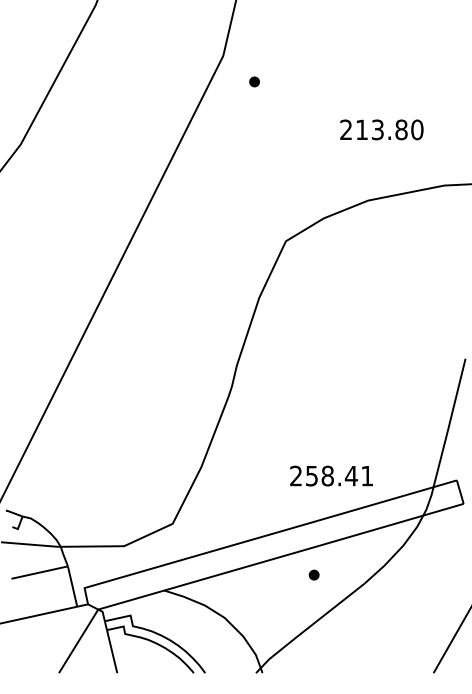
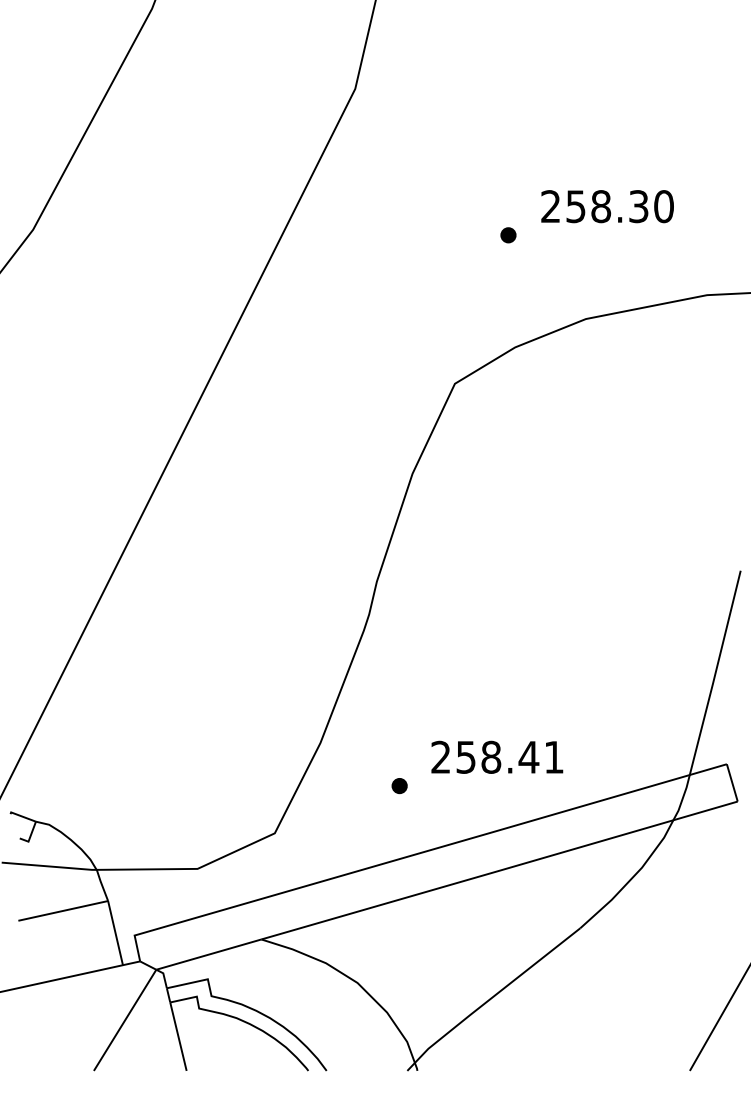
part: (254, 81) -> (508, 234), moved
text: (381, 129) -> (606, 205), 213.80 -> 258.30
text: (331, 475) -> (497, 756), moved
part: (313, 574) -> (398, 785), moved

